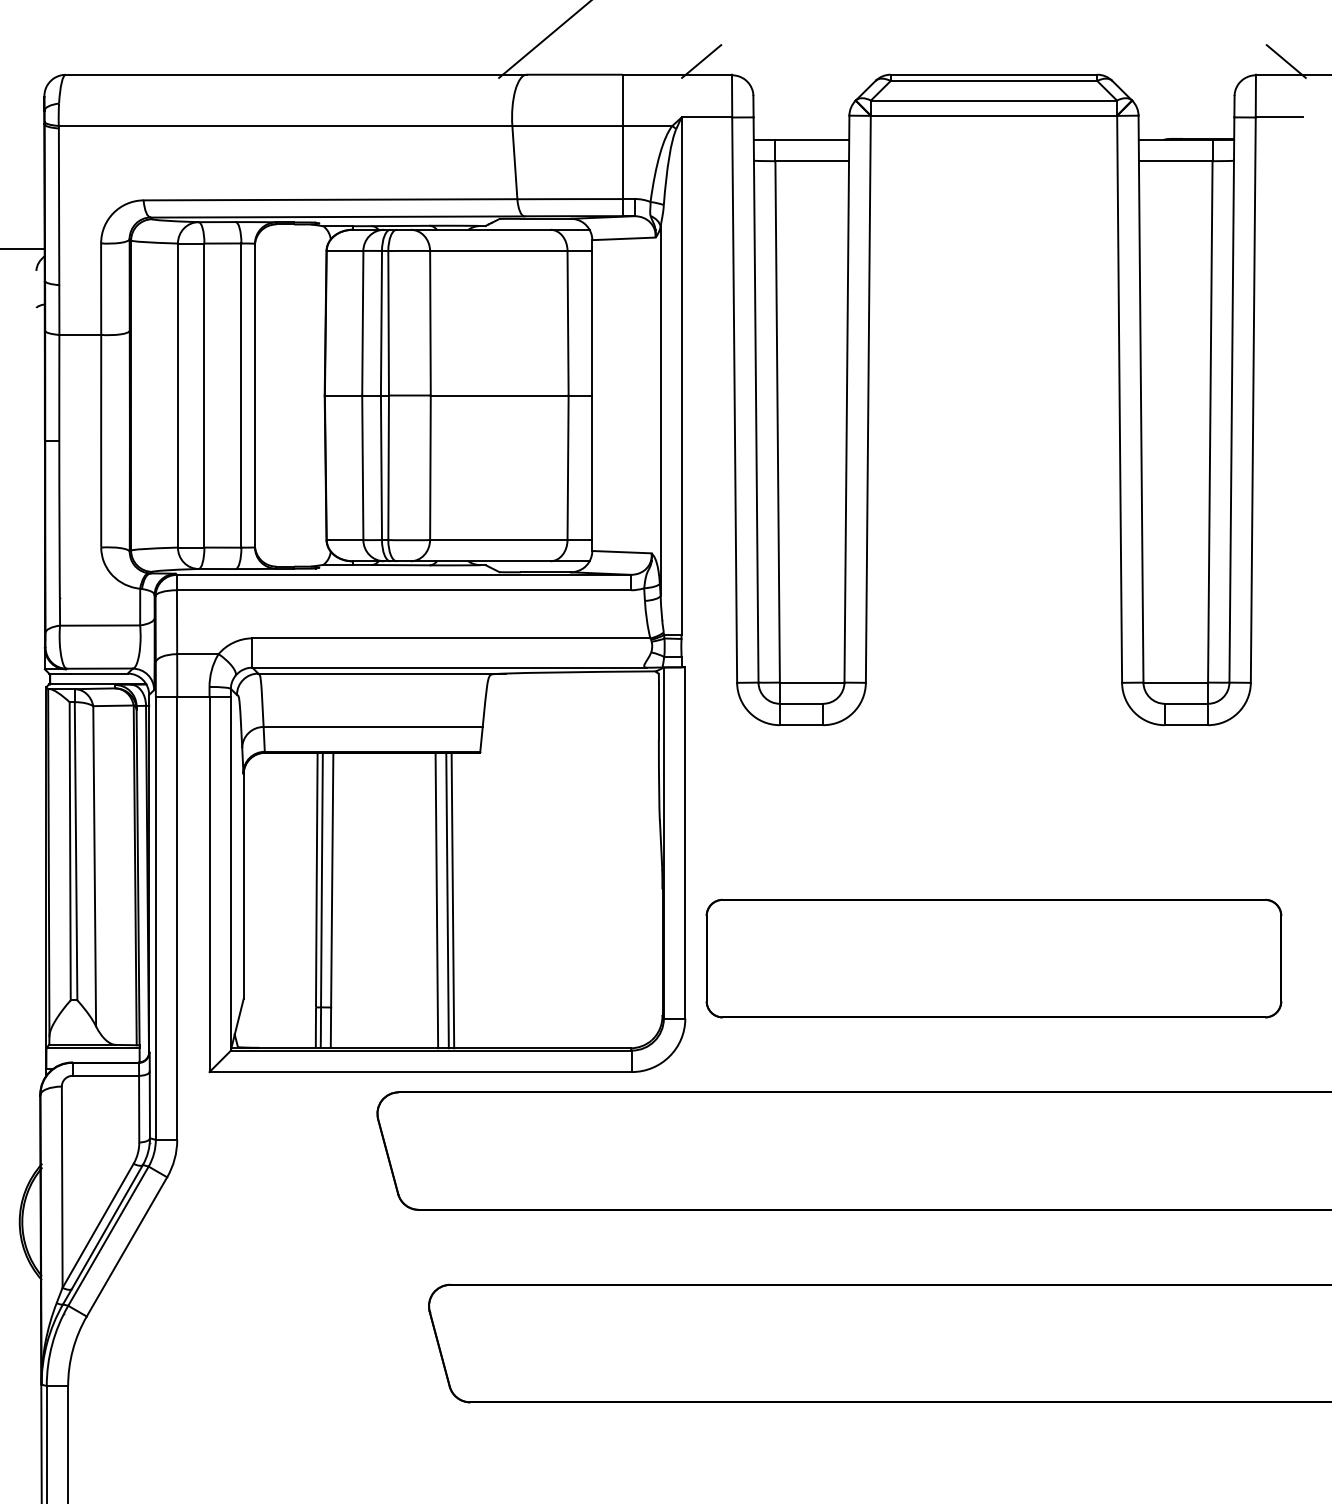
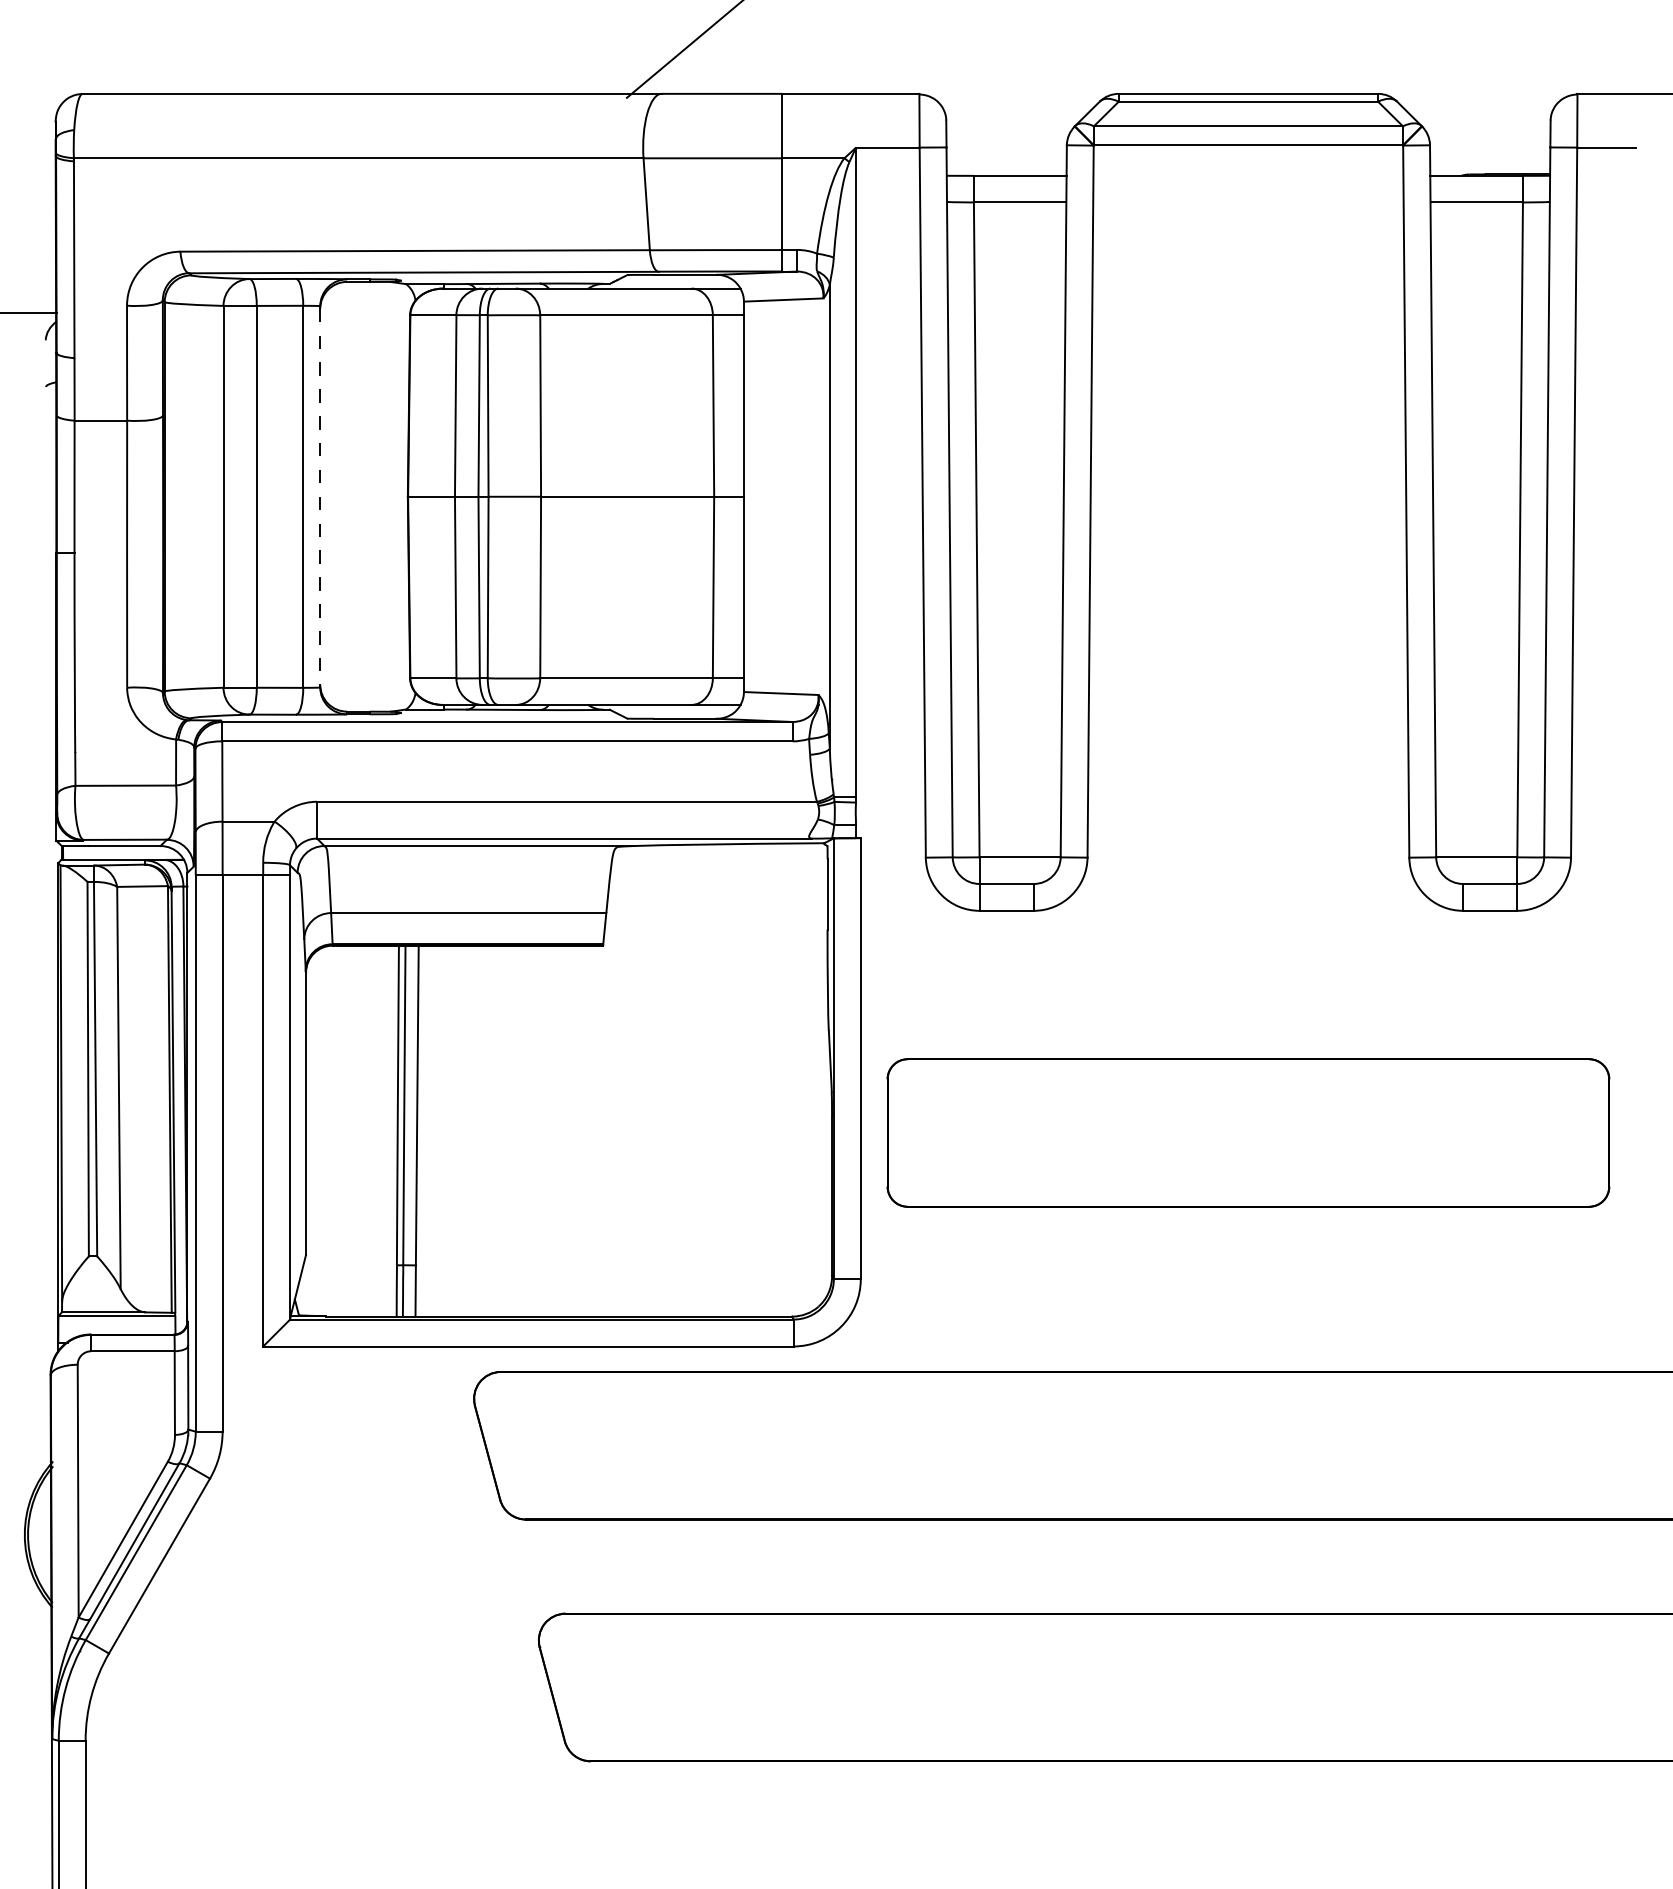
line: (701, 60) -> (880, 76), removed
line: (1286, 60) -> (1615, 76), removed
line: (255, 396) -> (320, 497), solid -> dashed
line: (436, 900) -> (548, 1130), removed
line: (447, 900) -> (561, 1130), removed
line: (452, 900) -> (568, 1130), removed
part: (994, 958) -> (1248, 1132), moved

